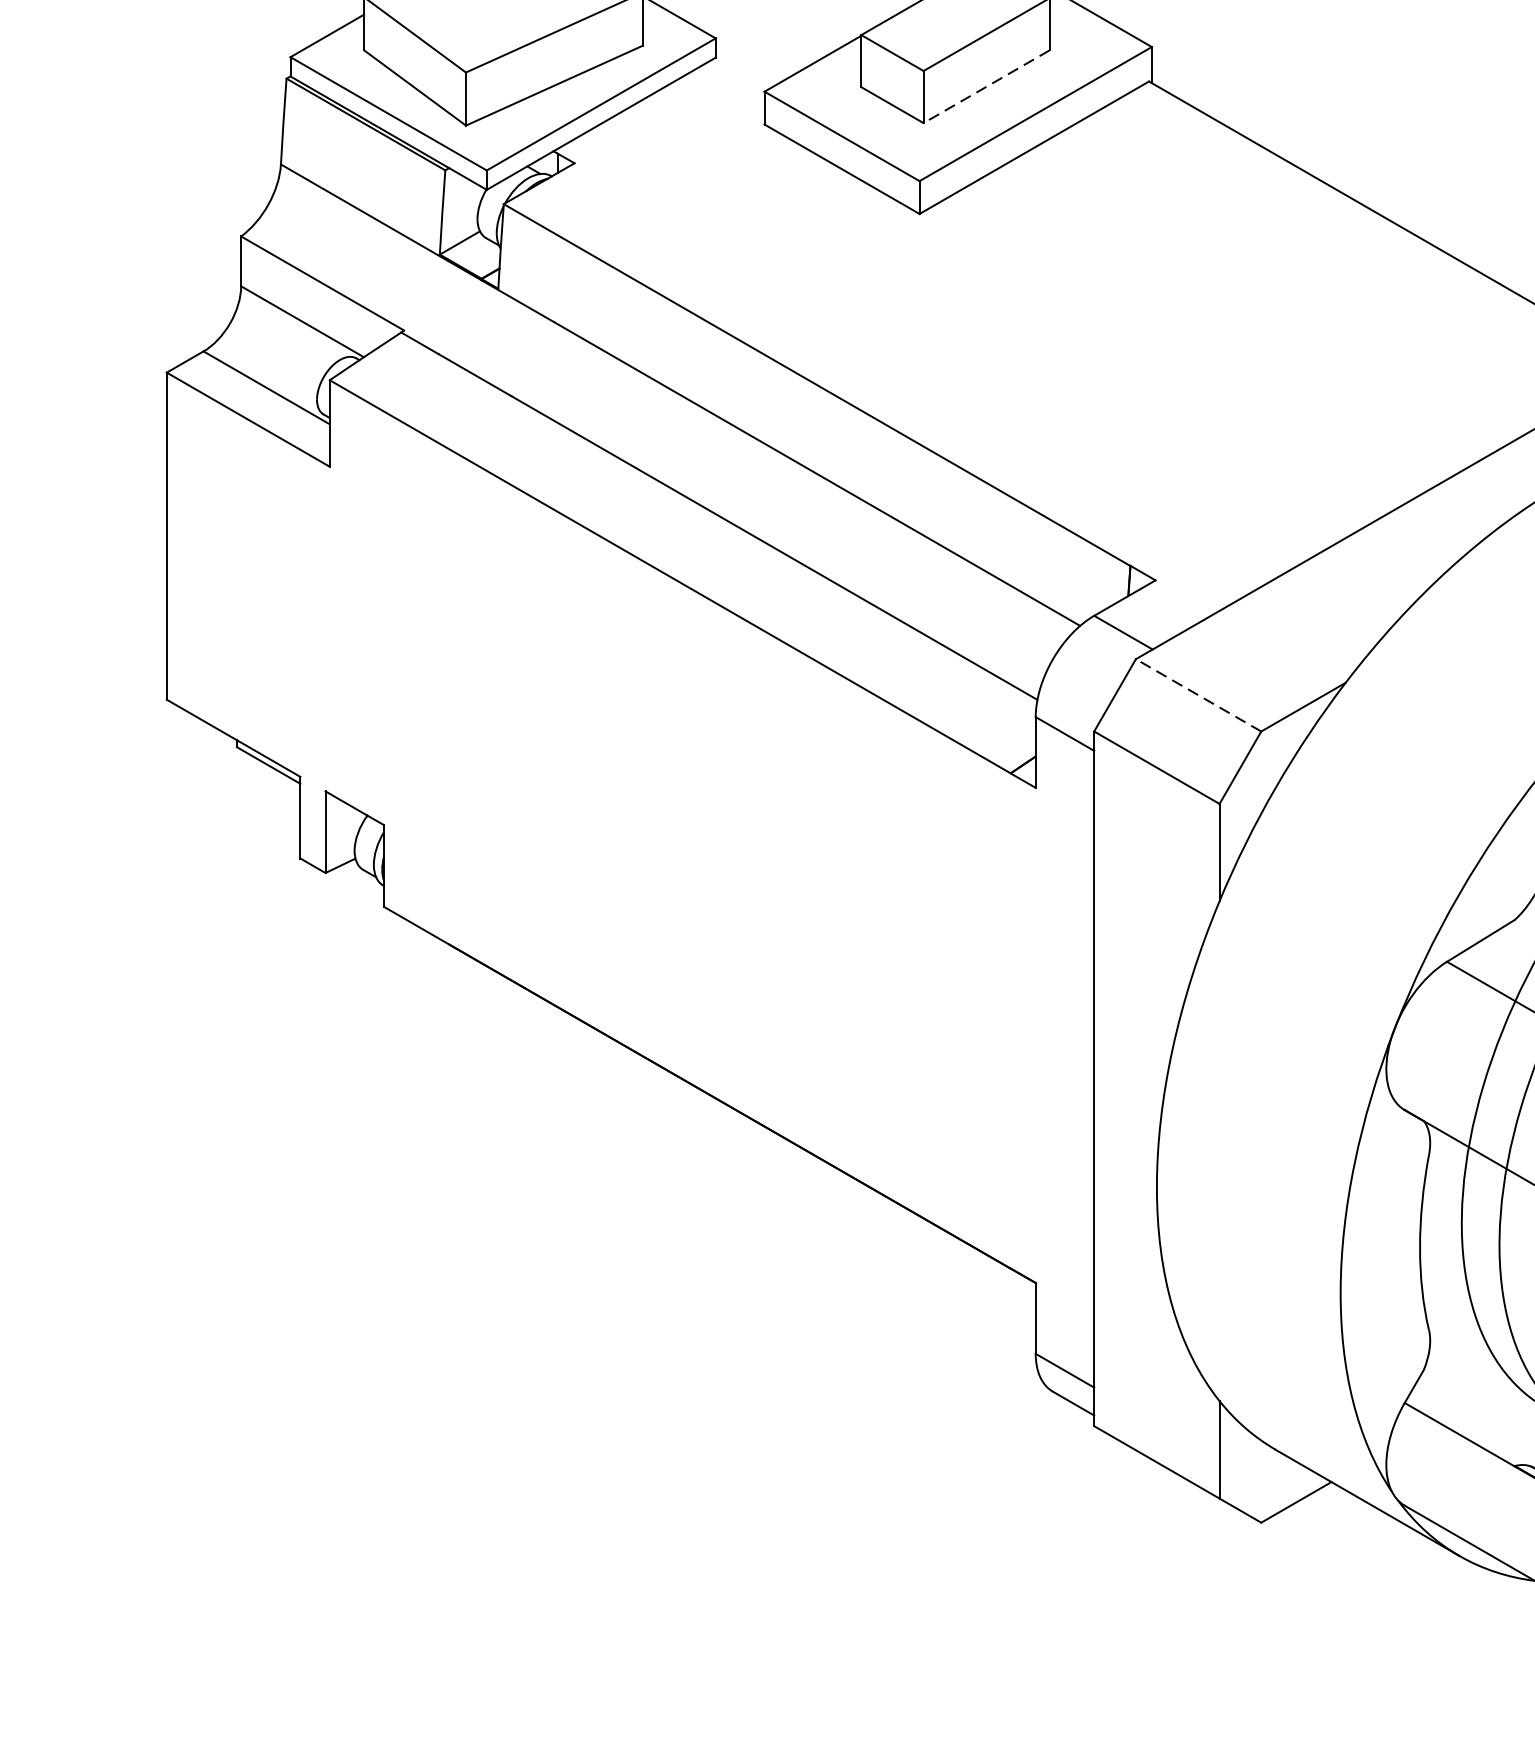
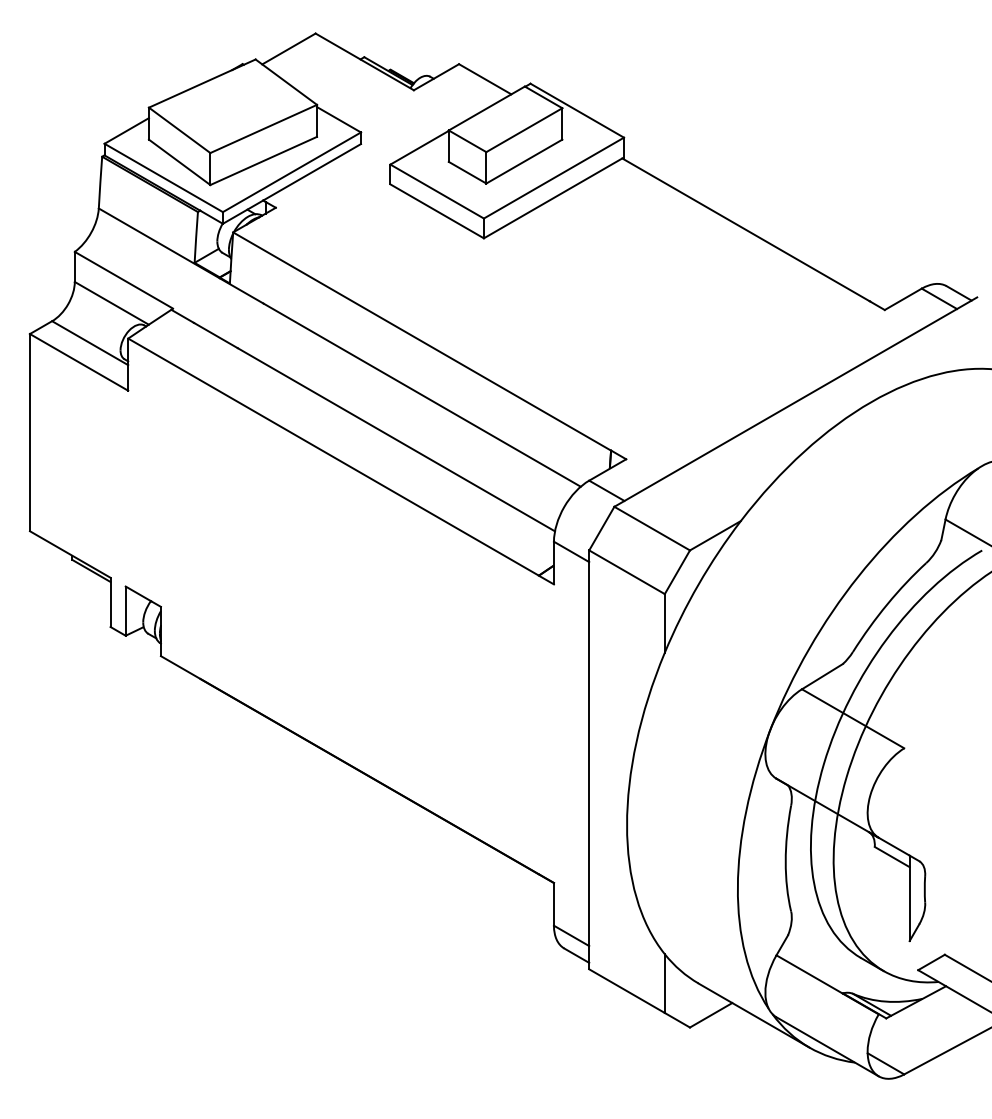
line: (986, 86) -> (524, 161), dashed -> solid
line: (1199, 695) -> (652, 528), dashed -> solid

